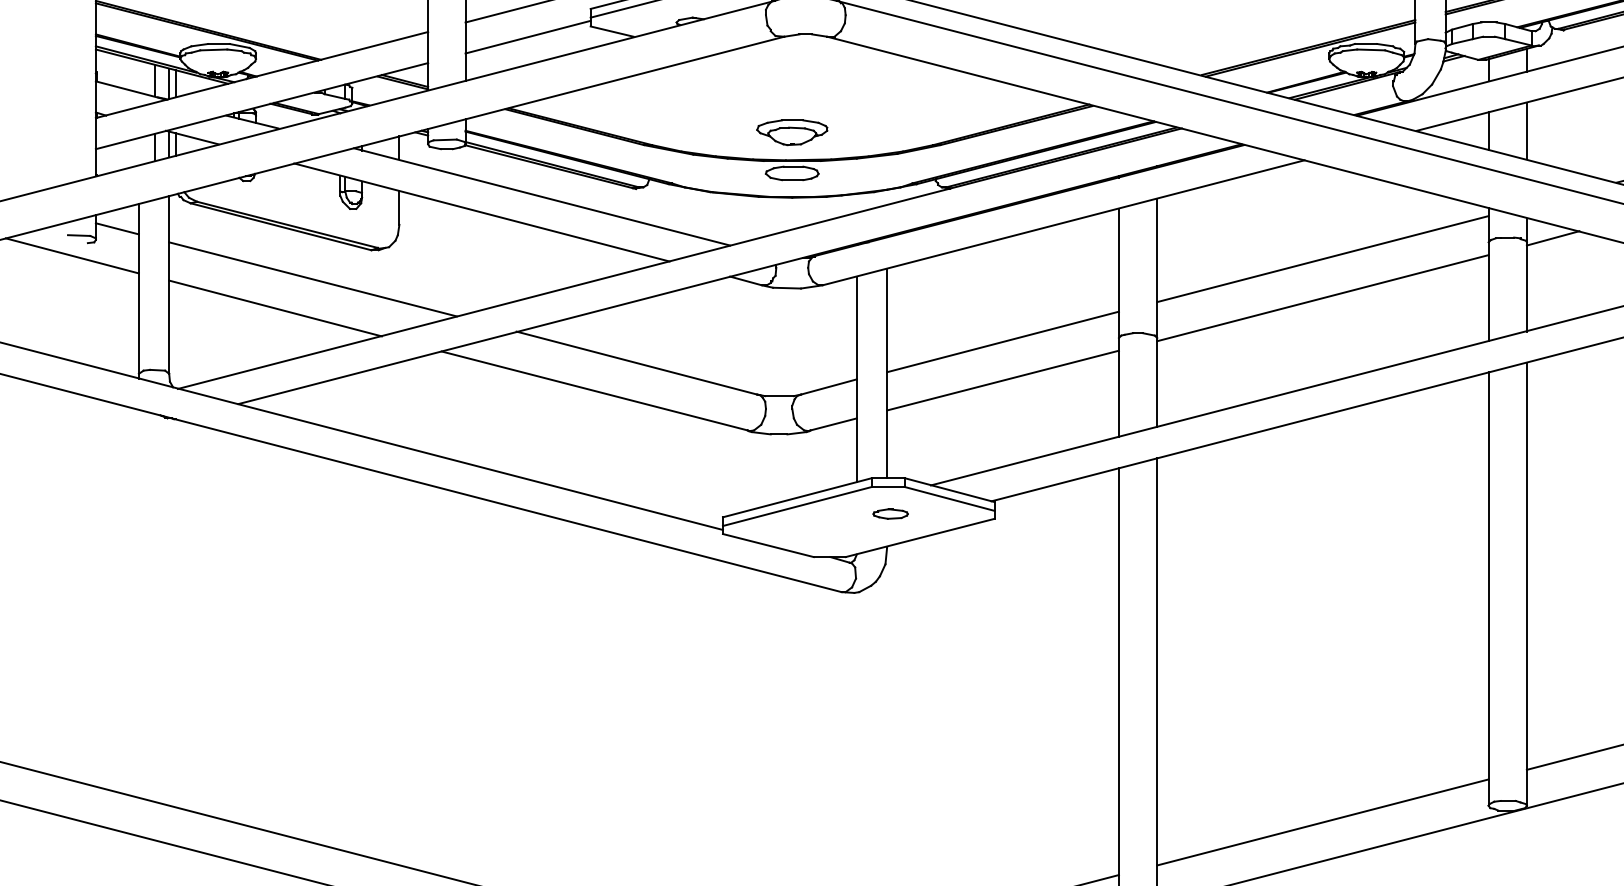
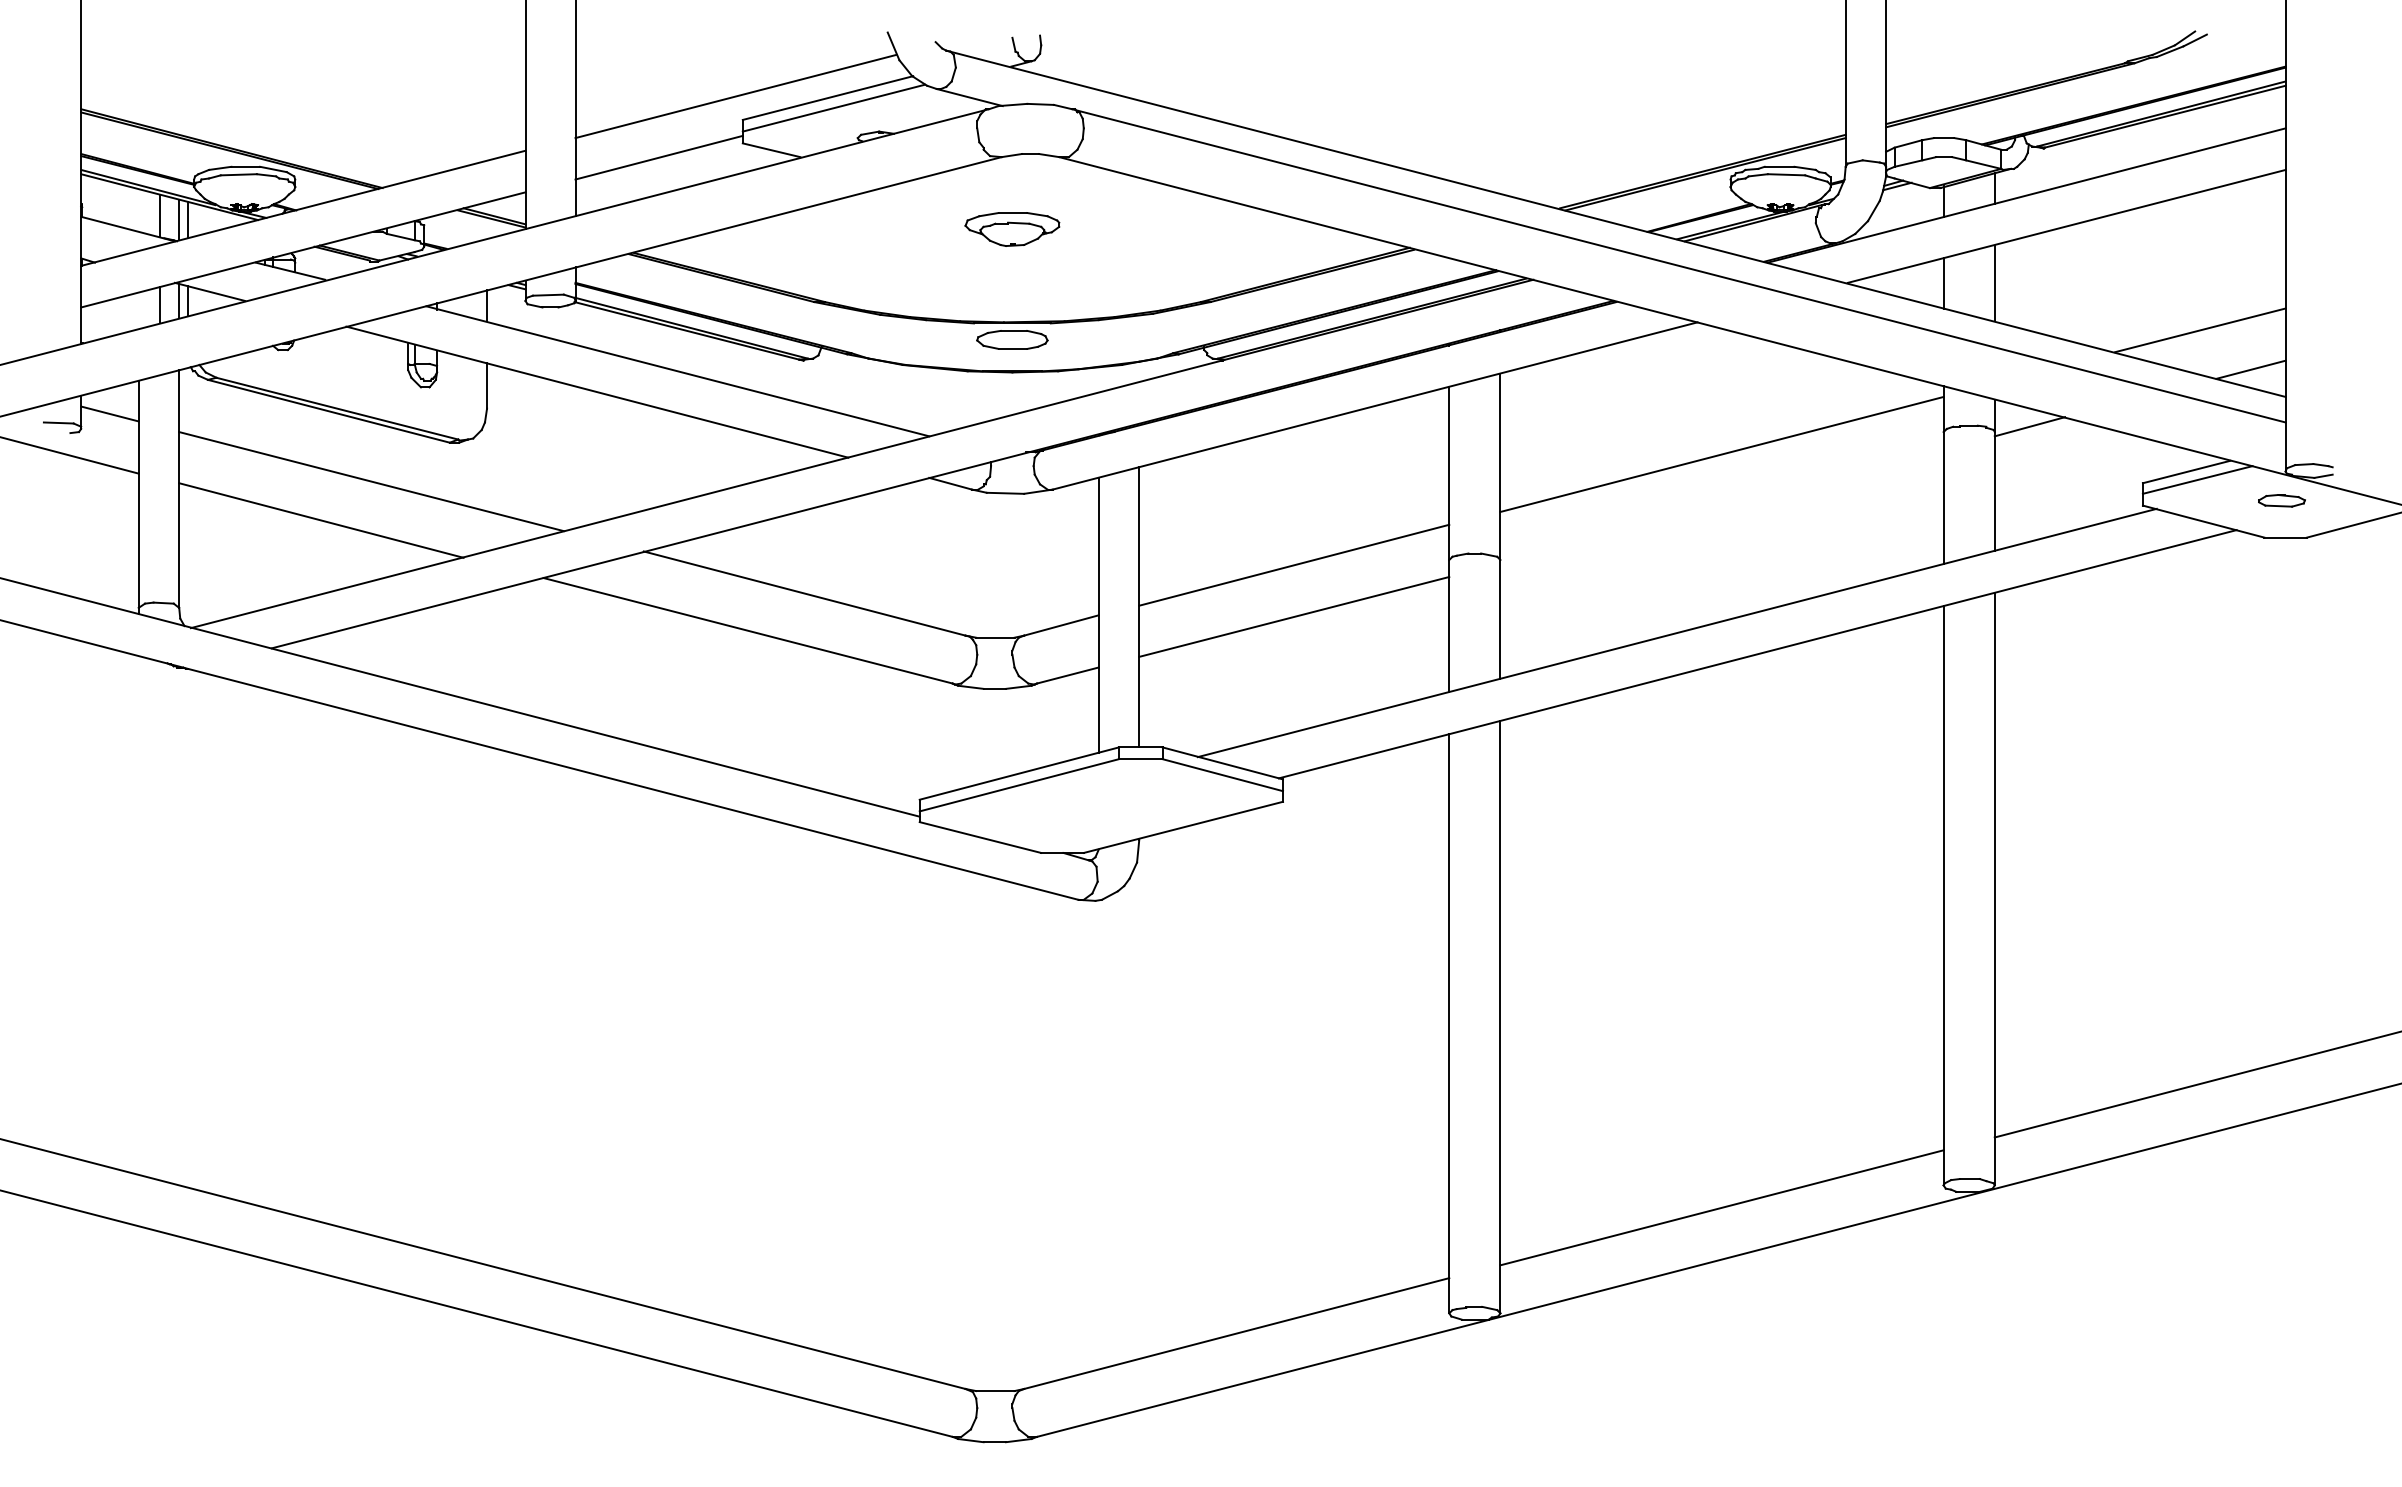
part: (792, 132) -> (1012, 229), moved
line: (1322, 298) -> (1721, 506), removed
part: (891, 514) -> (1144, 795), removed

